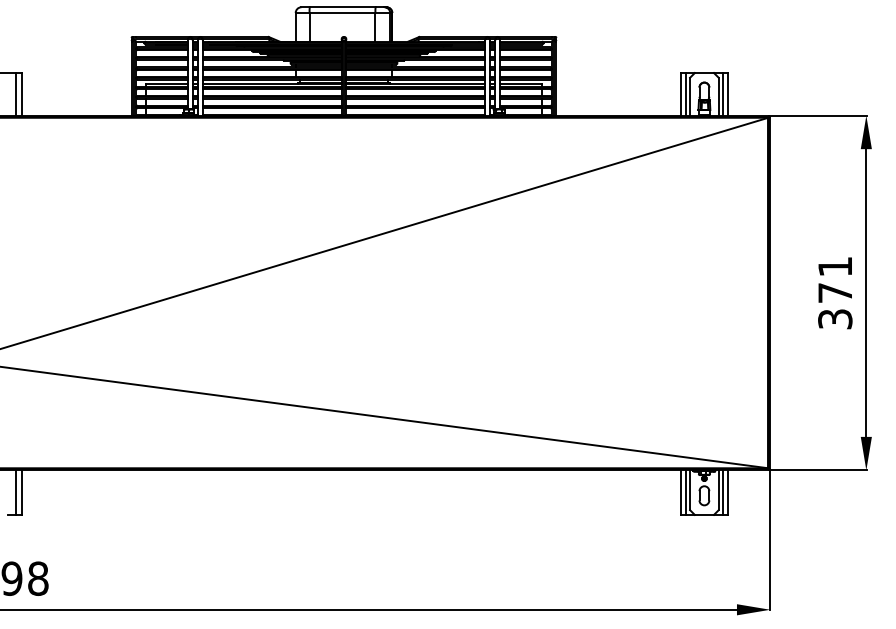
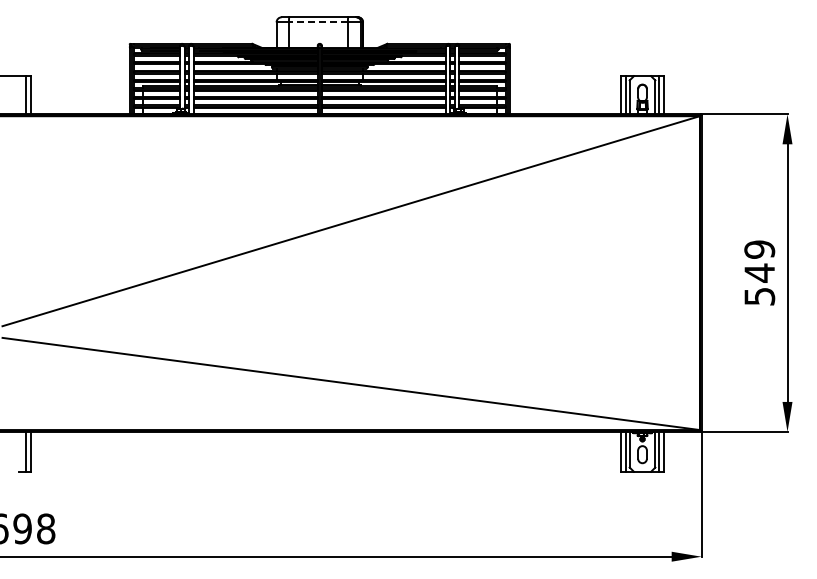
line: (341, 13) -> (317, 22), solid -> dashed
text: (835, 292) -> (759, 272), 371 -> 549

